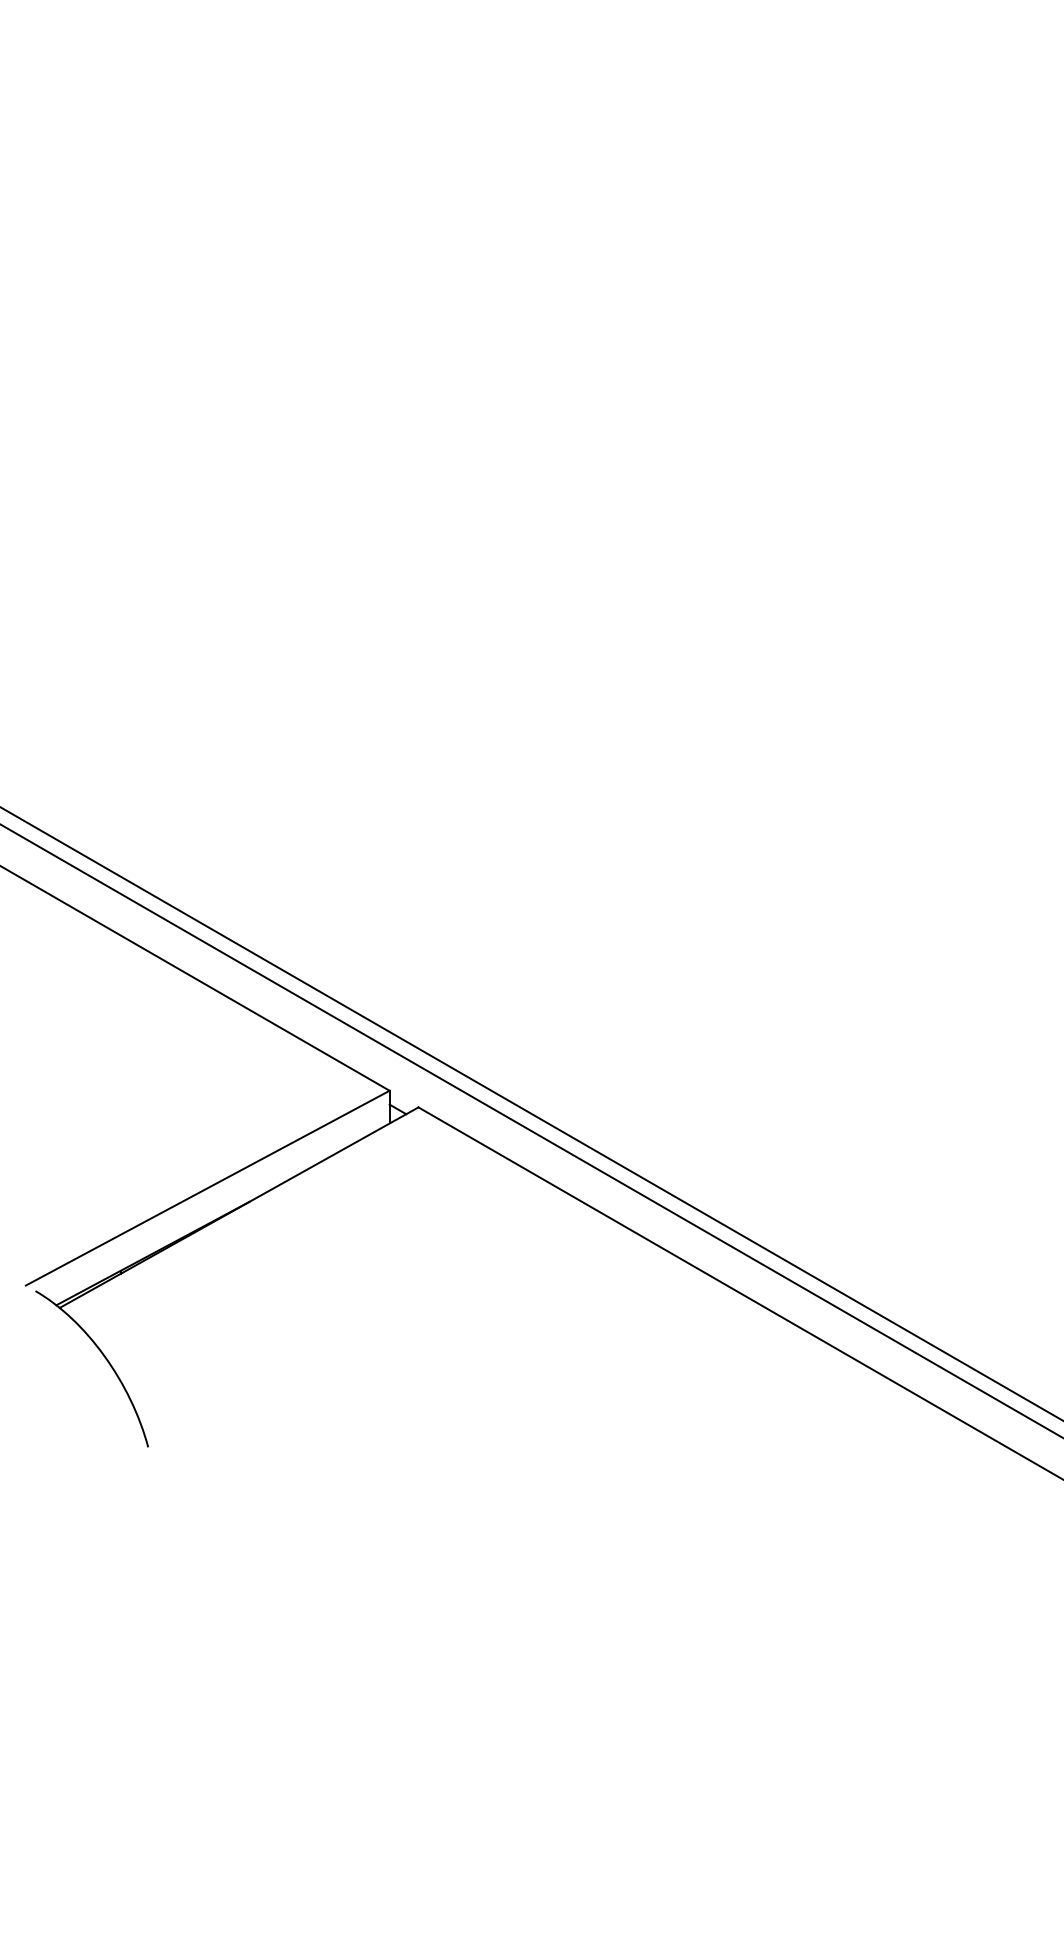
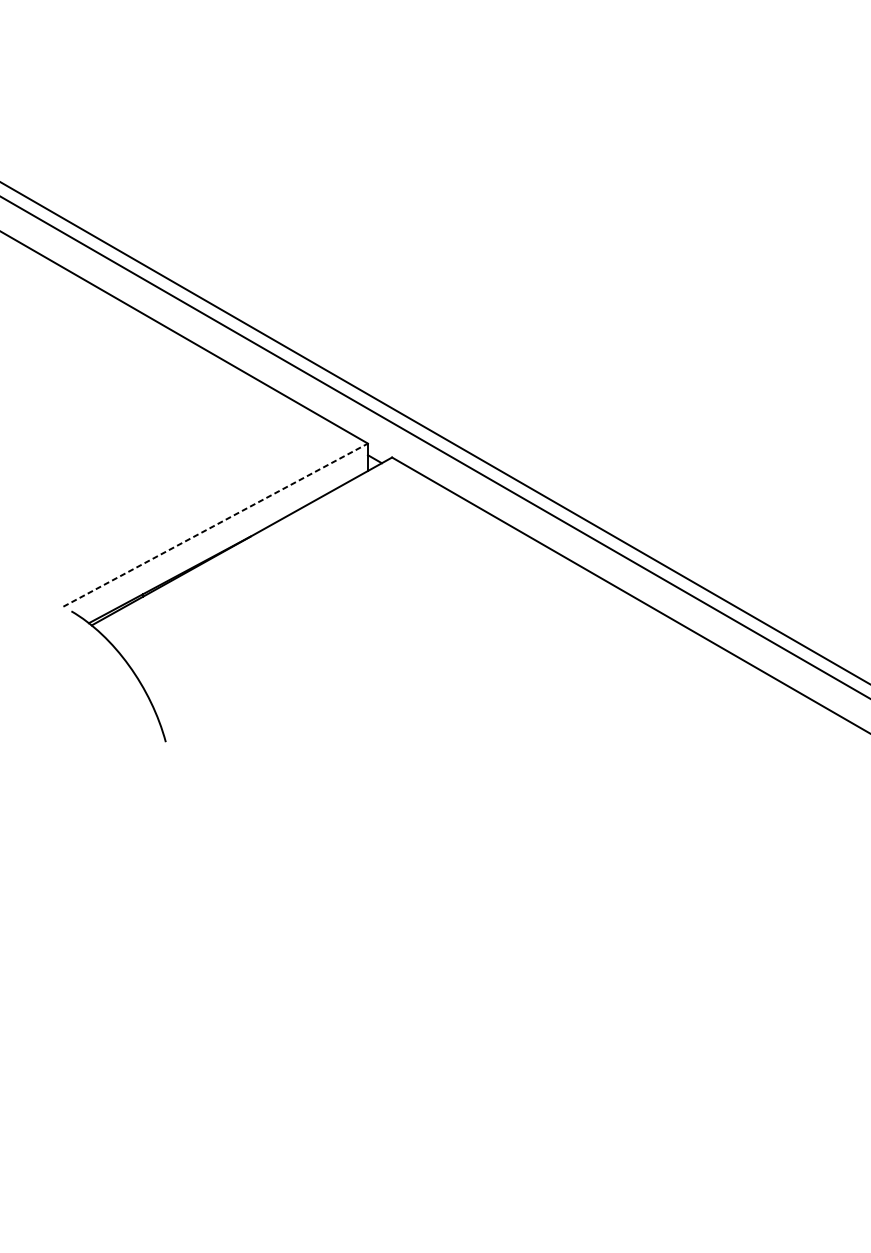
line: (208, 1187) -> (216, 524), solid -> dashed

